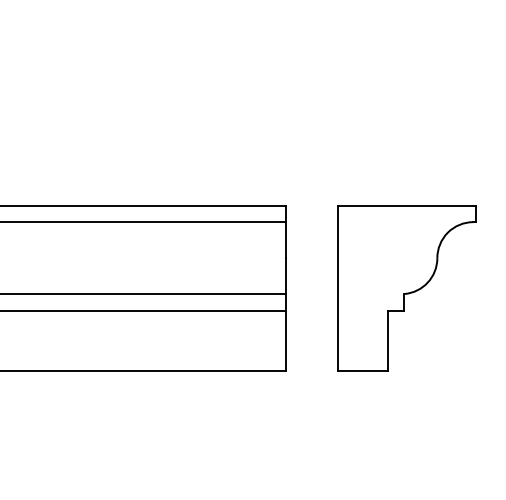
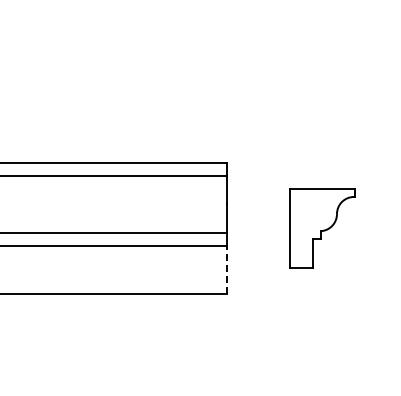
part: (406, 288) -> (322, 228), size x0.6
line: (285, 340) -> (226, 269), solid -> dashed

